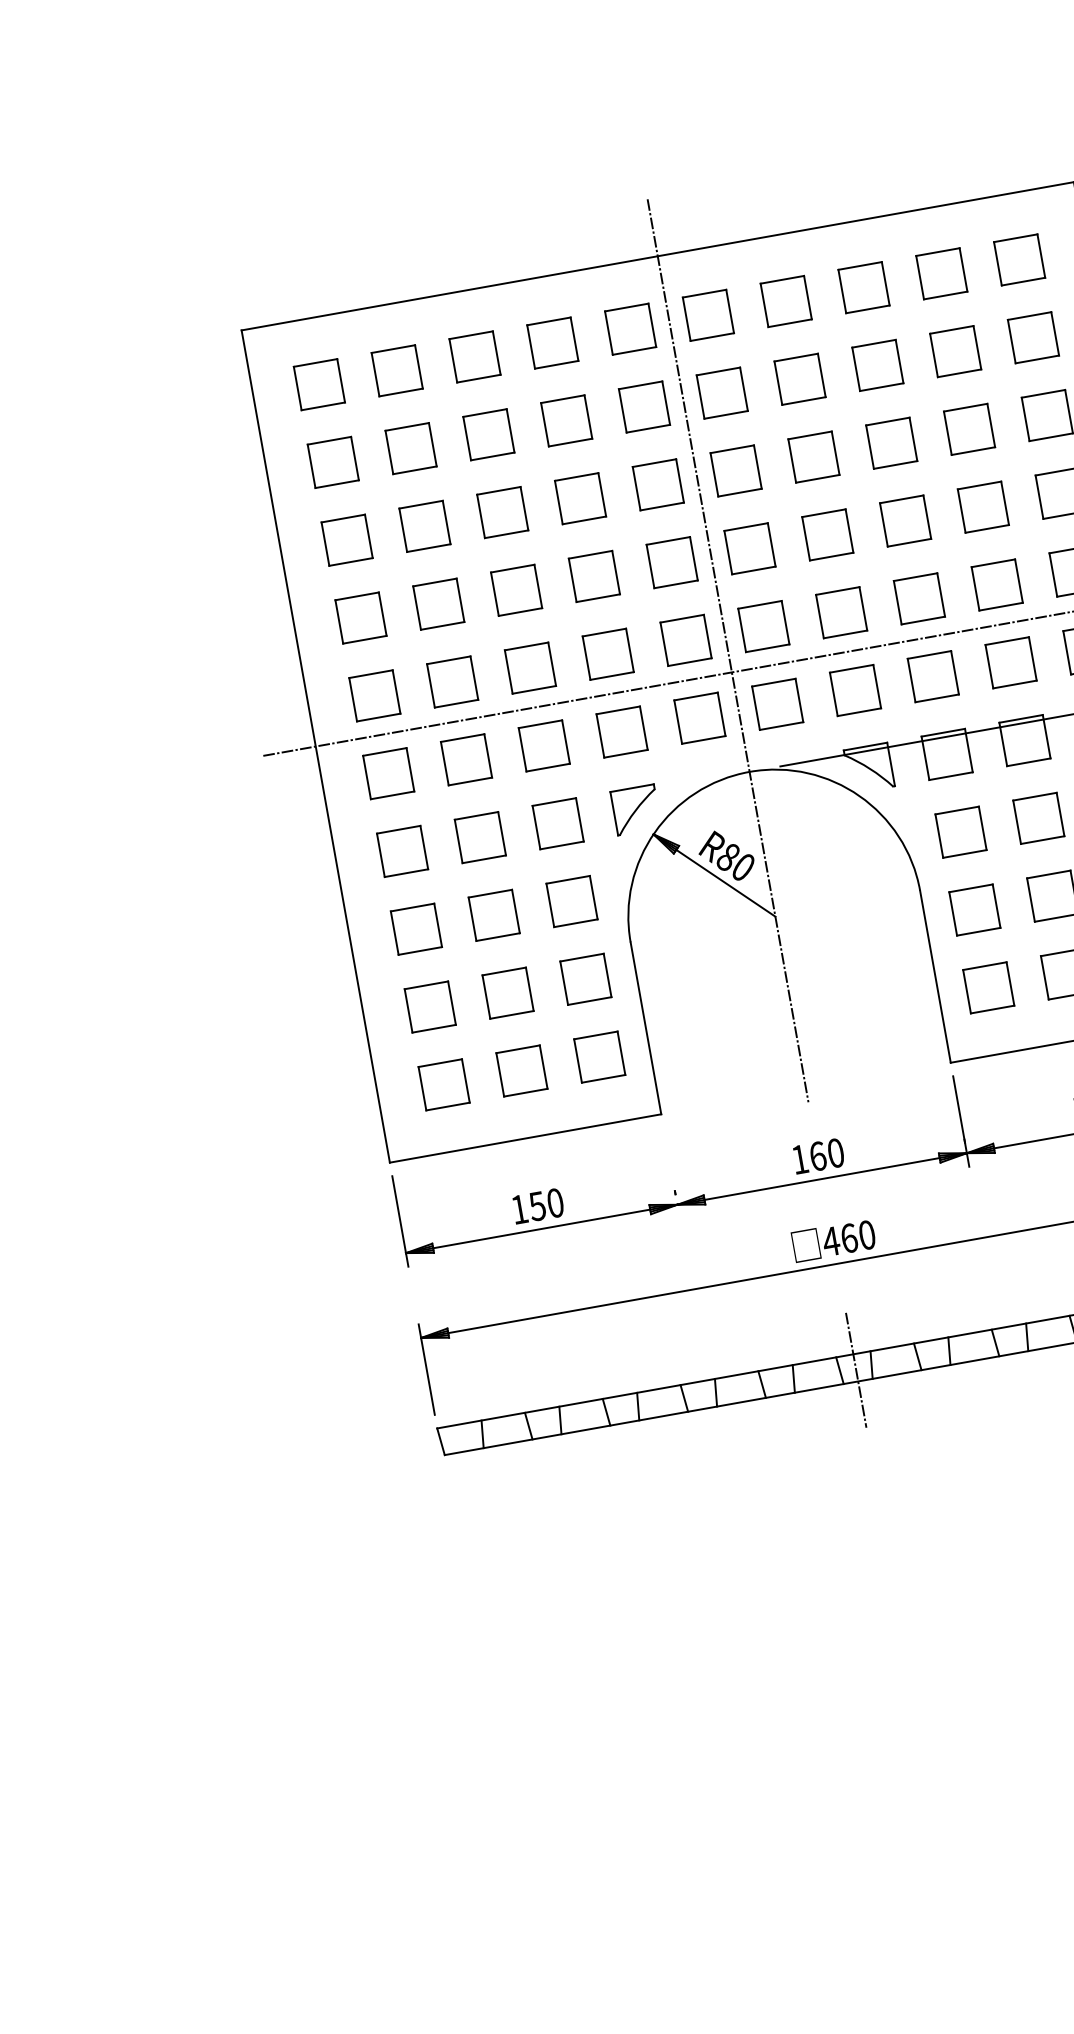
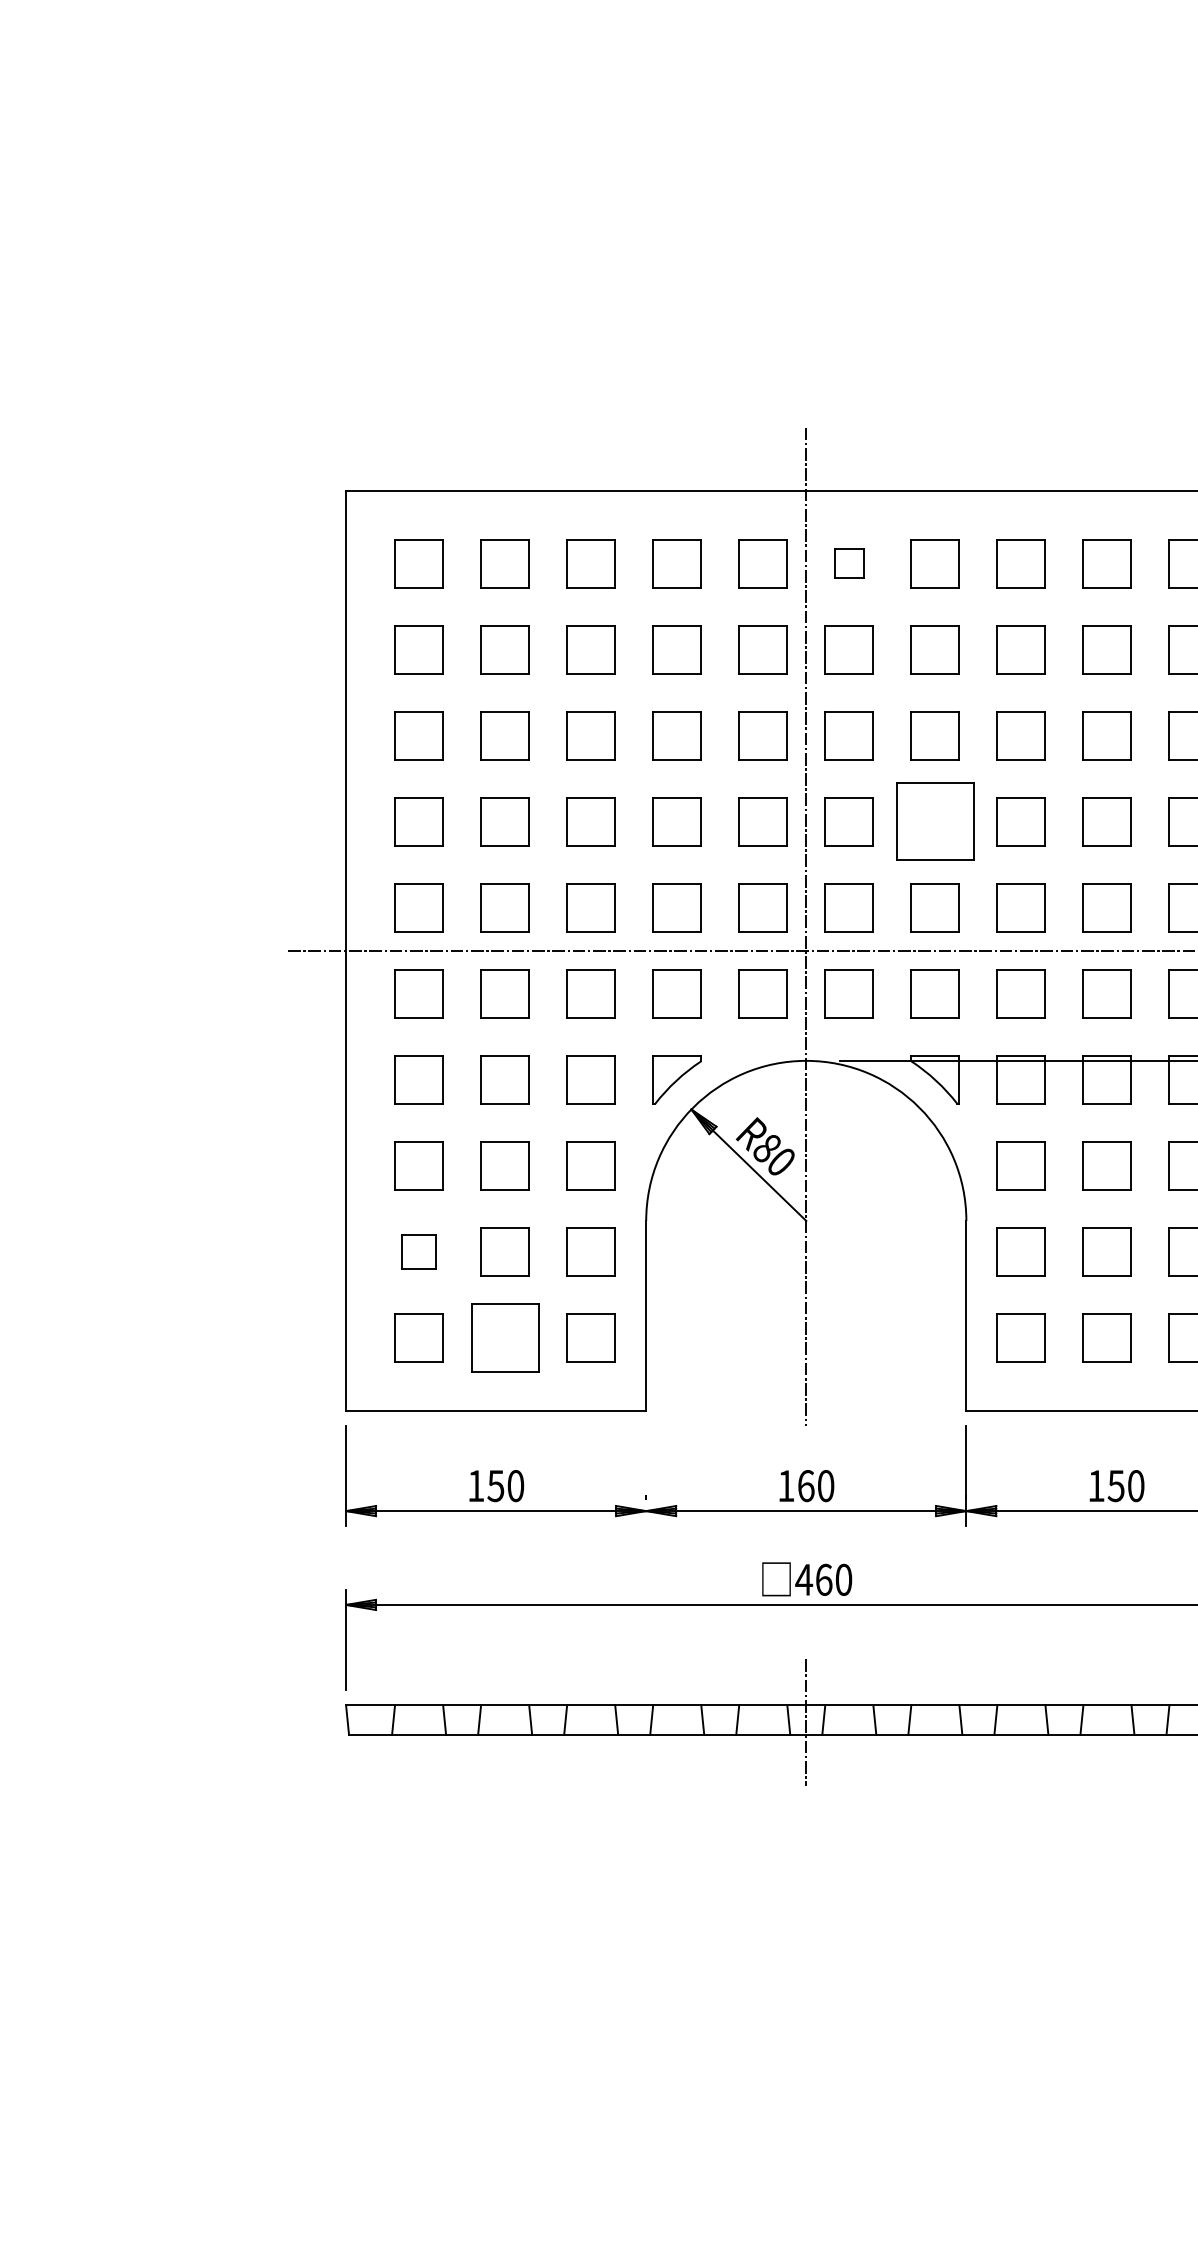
part: (707, 315) -> (848, 563), size x0.6
part: (826, 534) -> (934, 821), size x1.6
part: (429, 1006) -> (418, 1251), size x0.7
part: (521, 1070) -> (504, 1337), size x1.4

